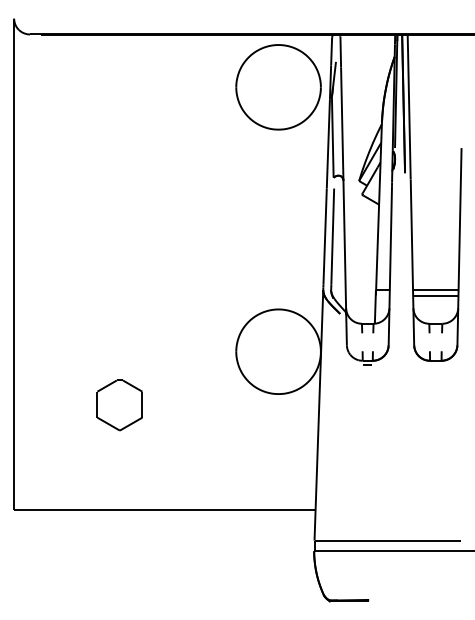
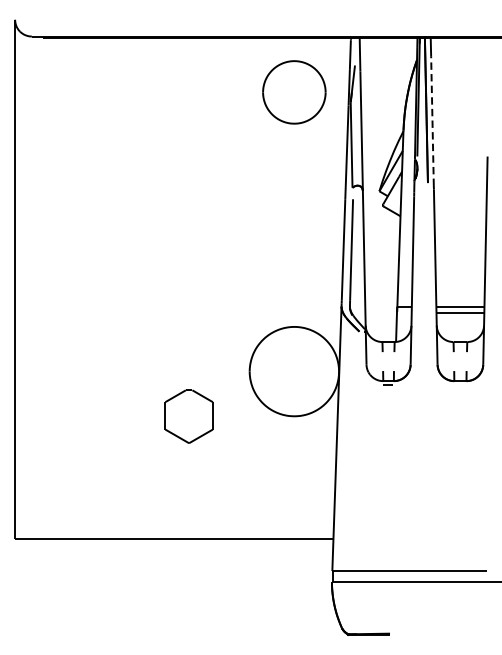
part: (278, 87) -> (294, 92), size x0.7
line: (409, 114) -> (432, 121), solid -> dashed
part: (119, 405) -> (188, 416), moved

